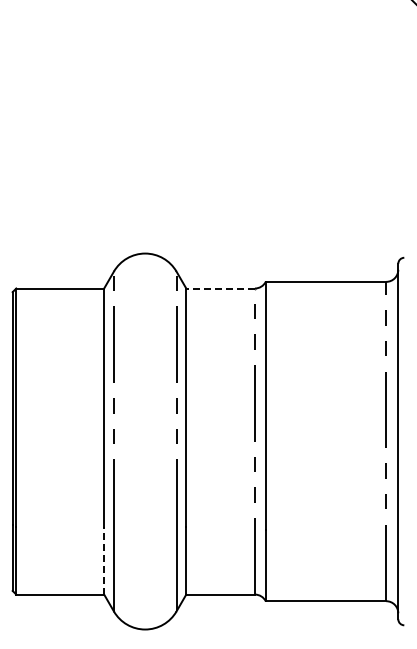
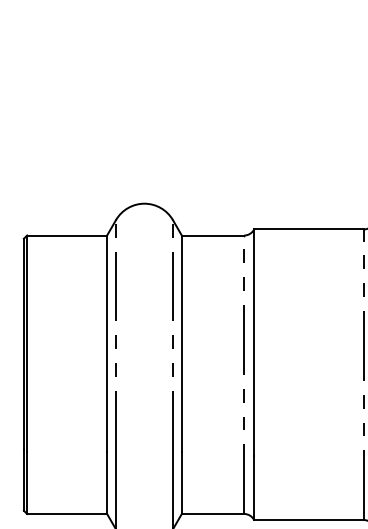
line: (220, 288) -> (212, 235), dashed -> solid
line: (104, 560) -> (107, 482), dashed -> solid

